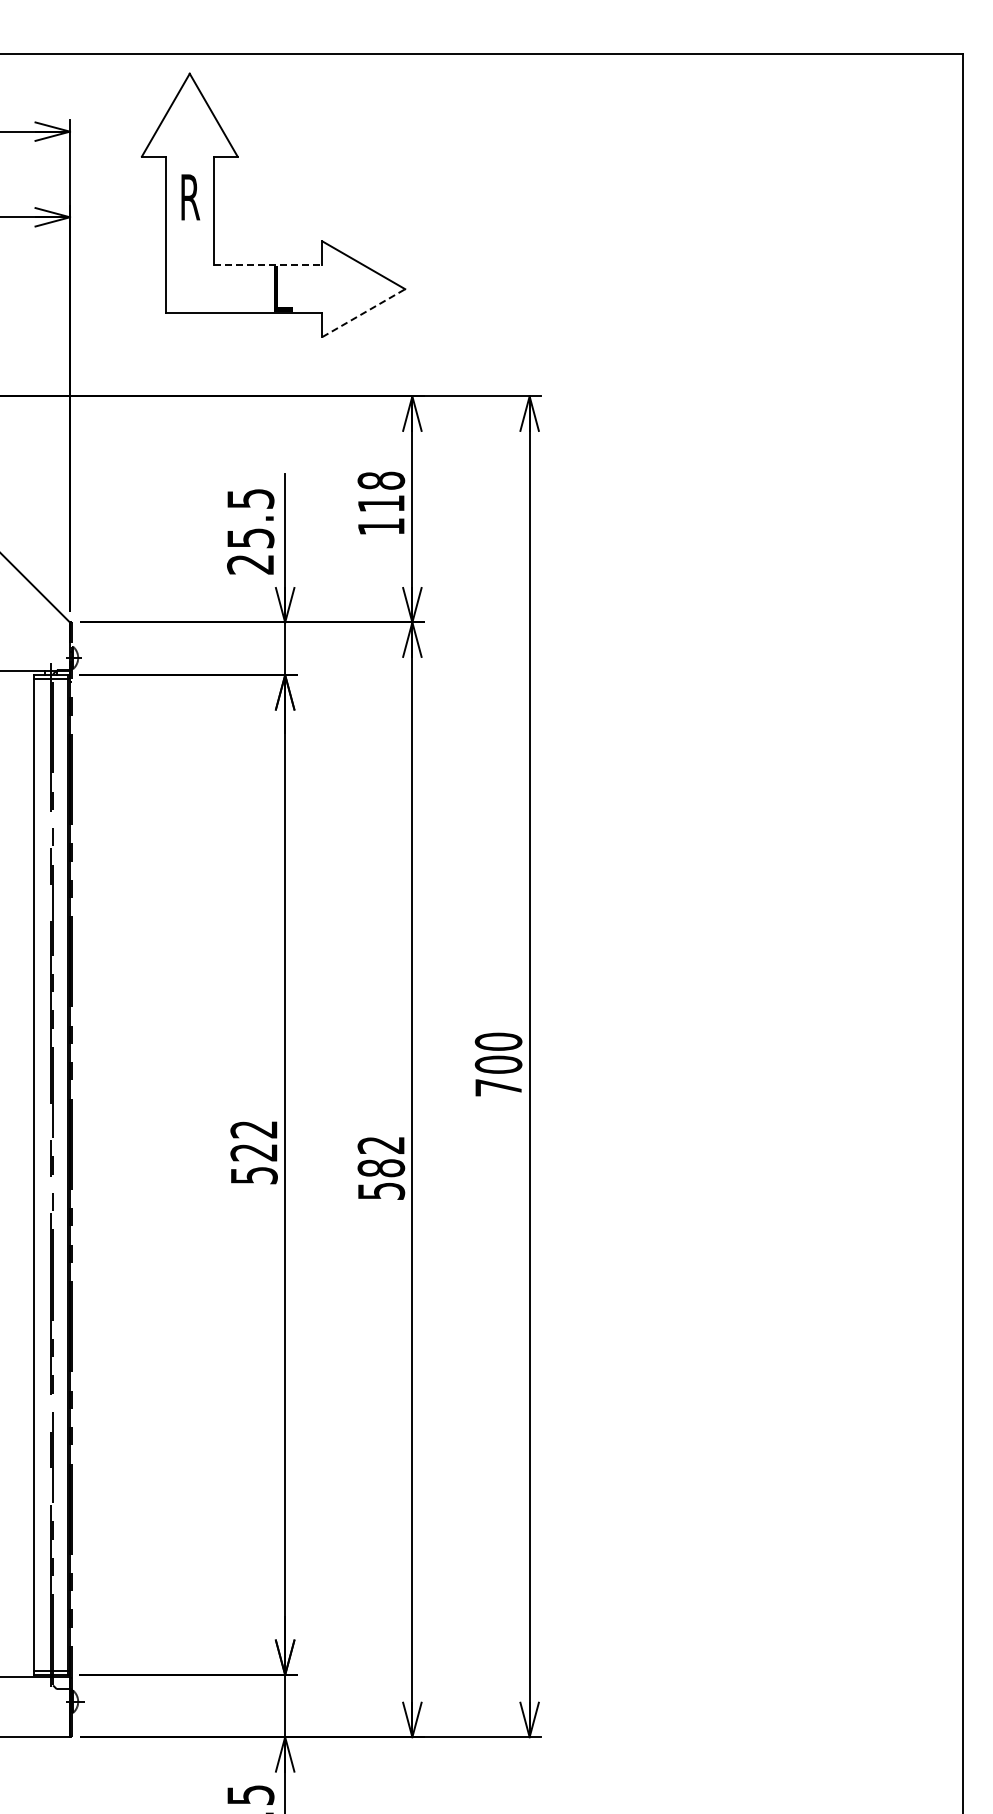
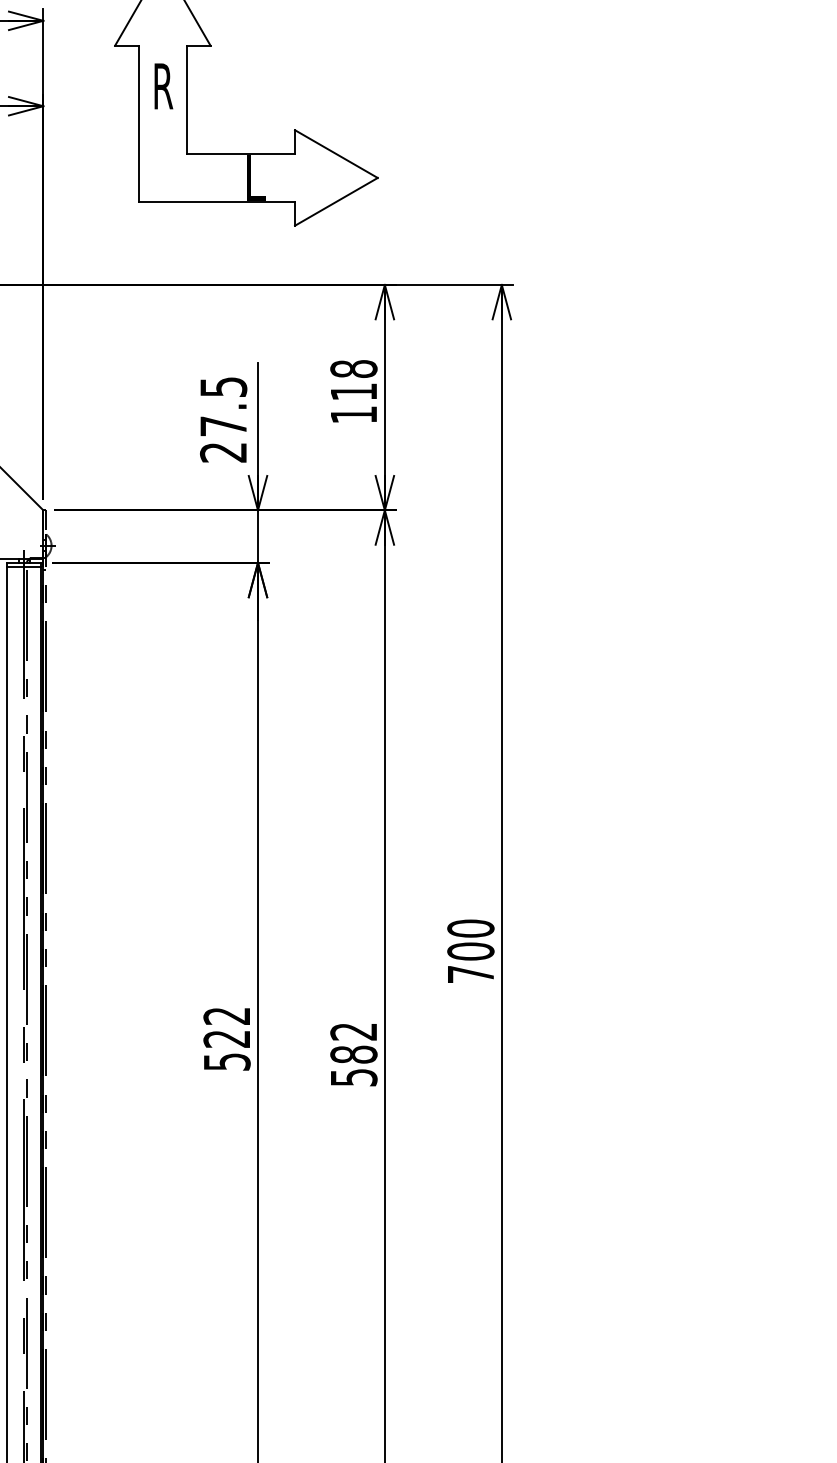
line: (268, 265) -> (241, 154), dashed -> solid
line: (363, 313) -> (336, 202), dashed -> solid
text: (250, 538) -> (223, 426), 25.5 -> 27.5

